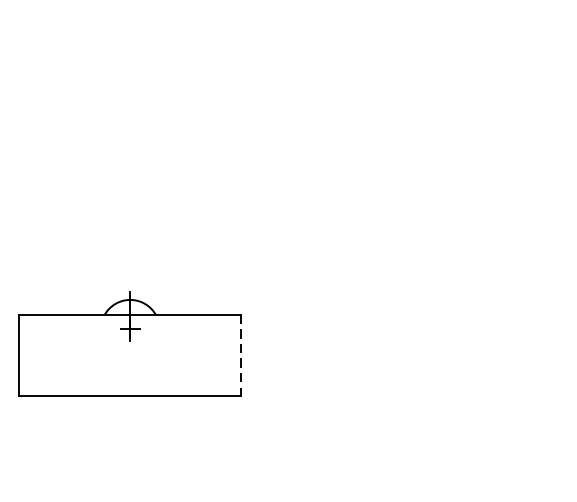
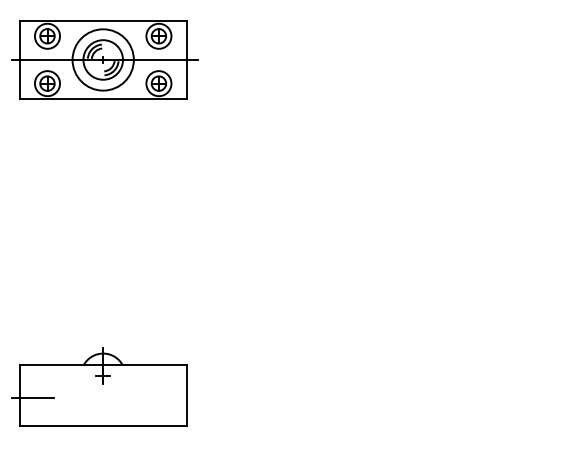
line: (240, 355) -> (186, 395), dashed -> solid
line: (37, 359) -> (33, 398), added

